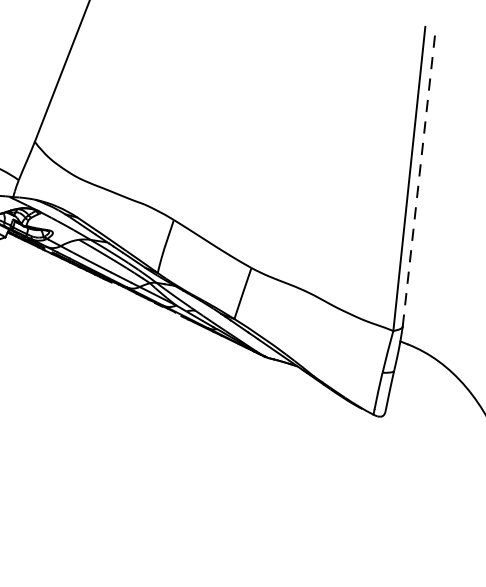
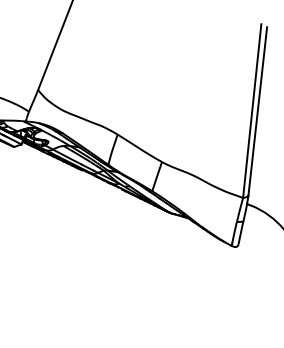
line: (418, 179) -> (257, 111), dashed -> solid

